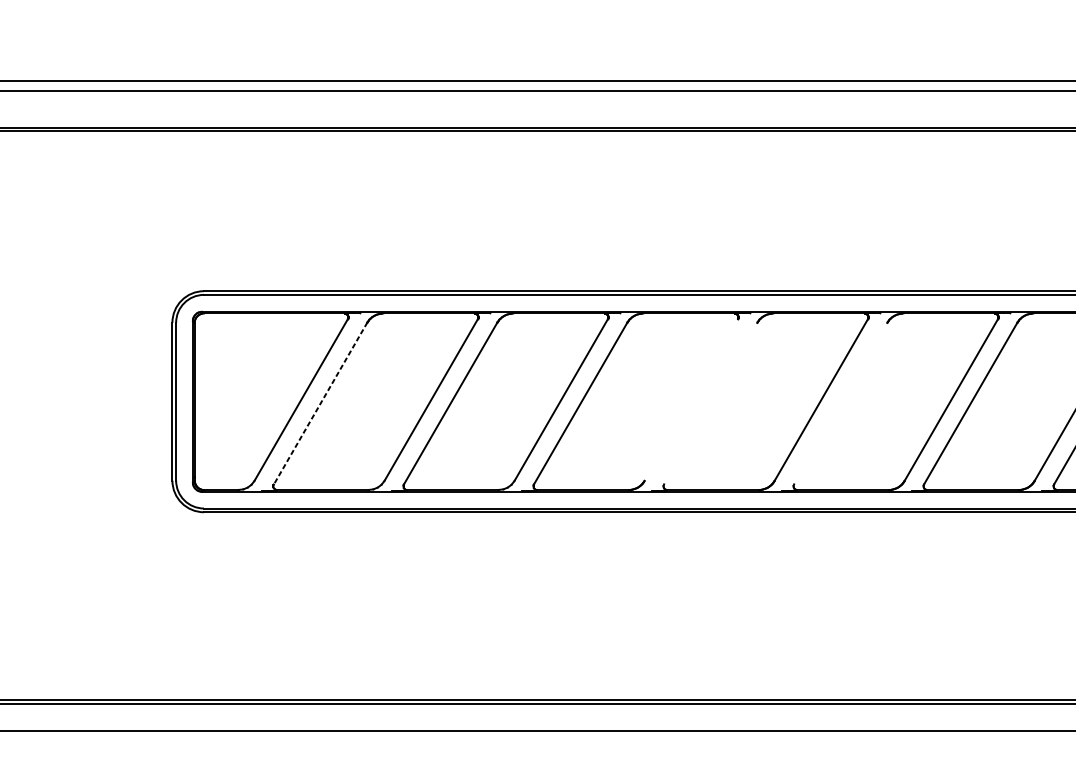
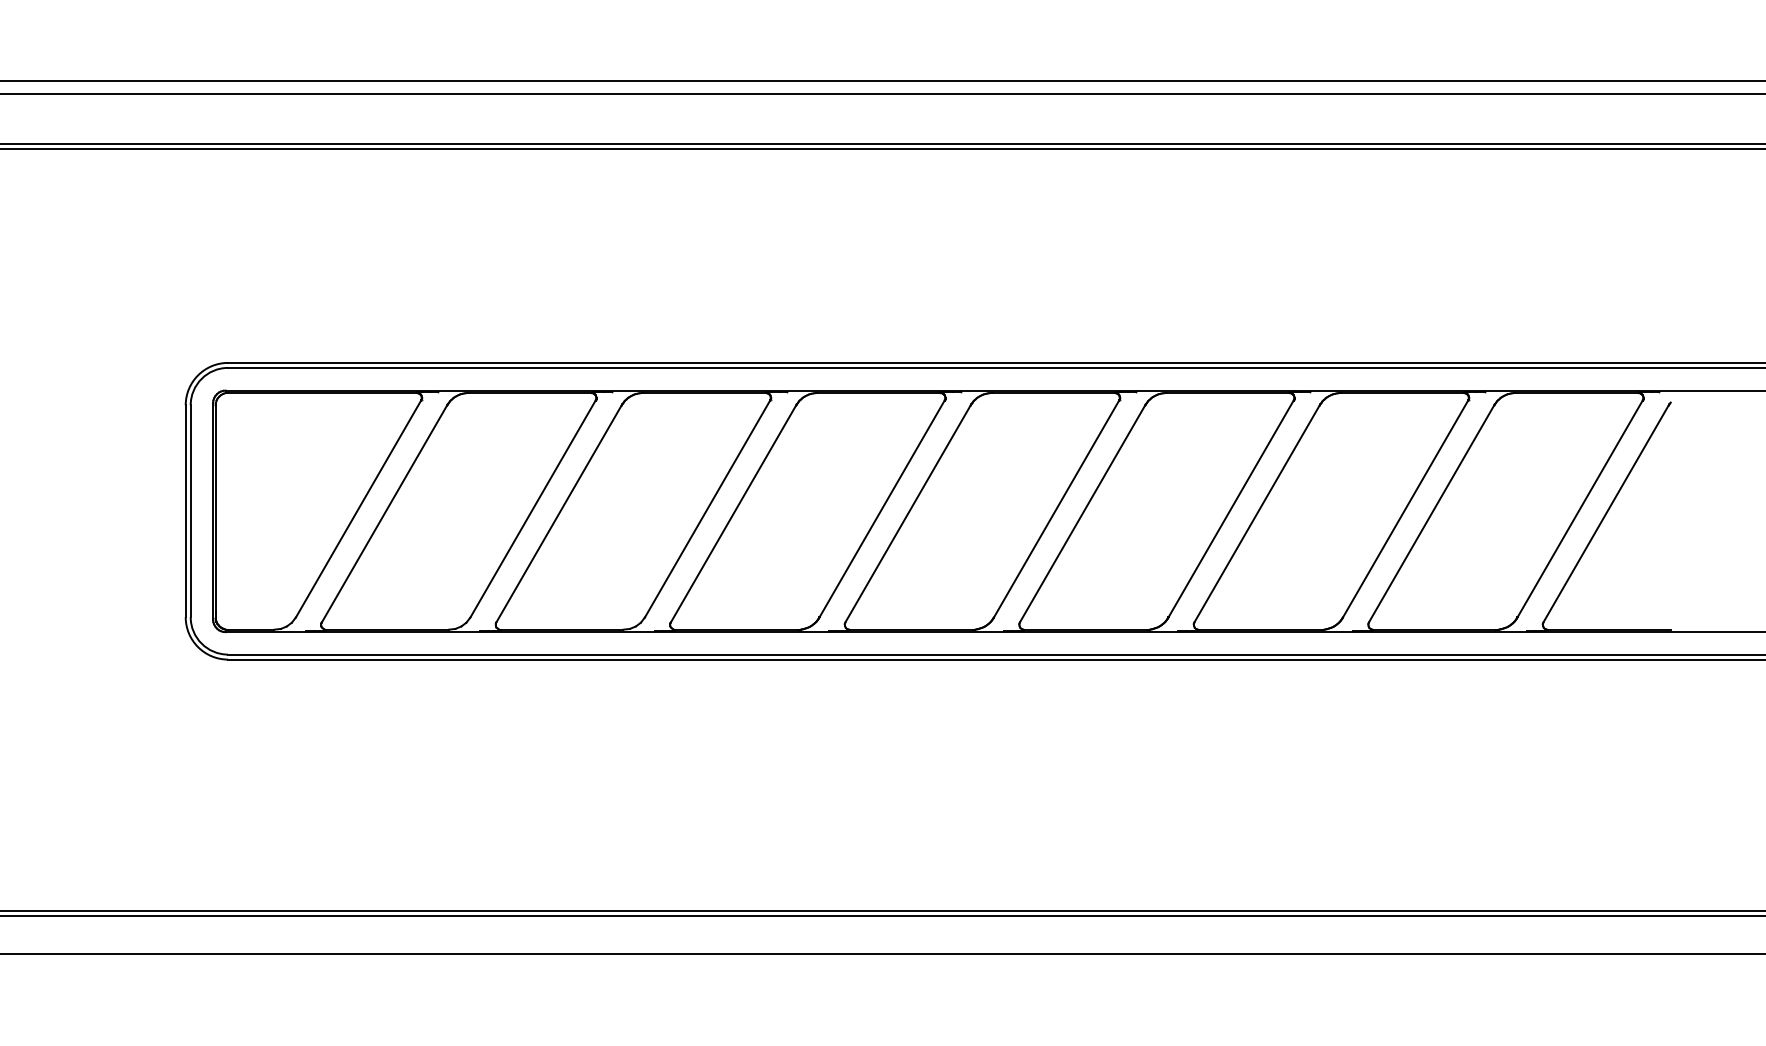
line: (691, 399) -> (882, 508), added
line: (320, 403) -> (384, 513), dashed -> solid
line: (710, 403) -> (908, 513), added
line: (840, 403) -> (1082, 513), added

